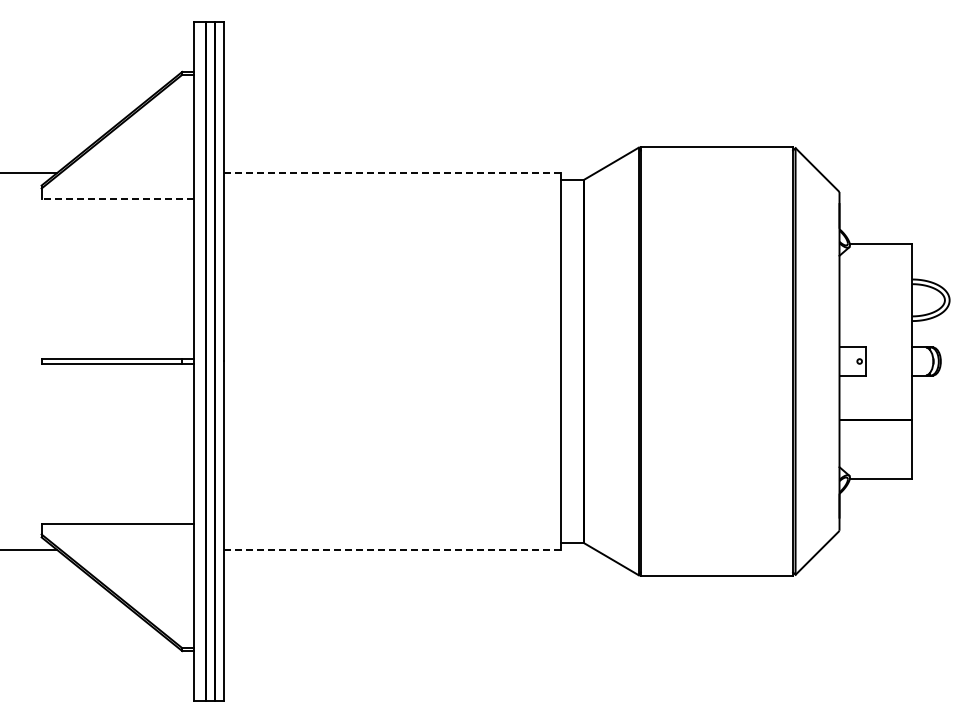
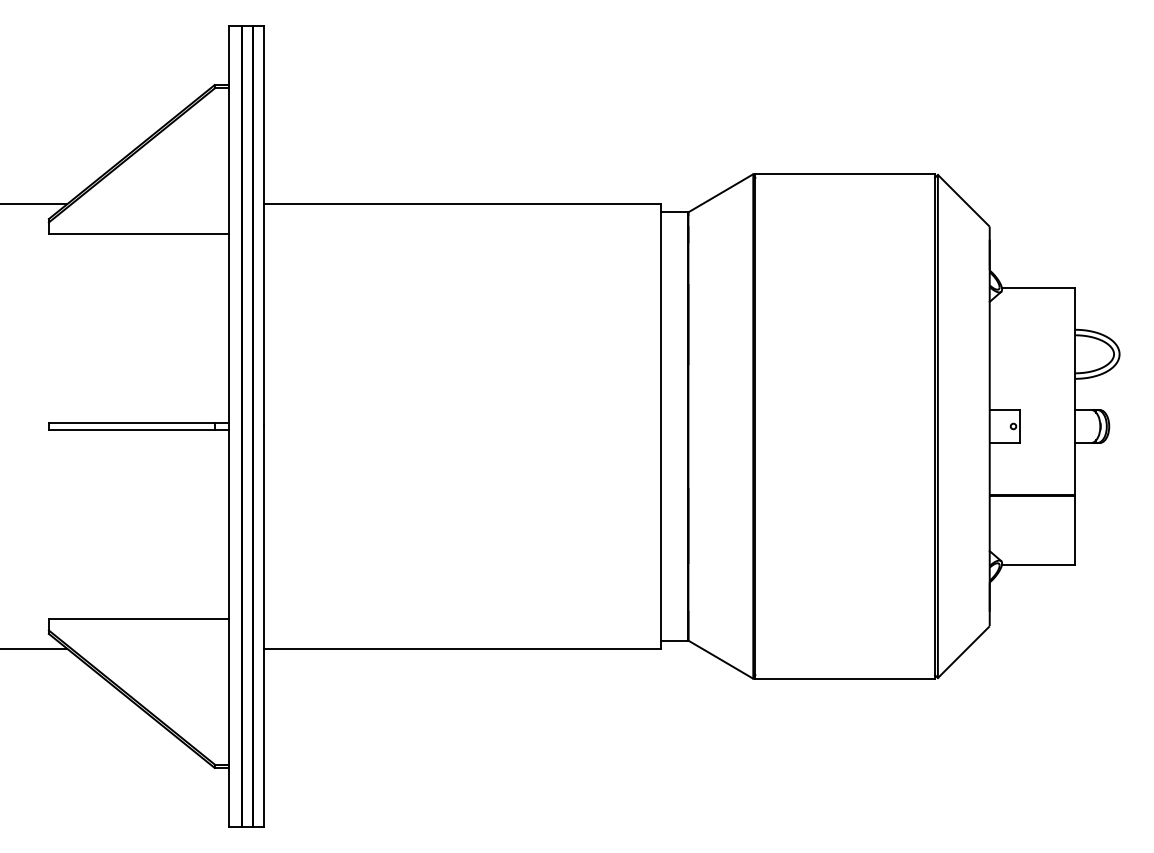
line: (392, 172) -> (462, 203), dashed -> solid
line: (117, 198) -> (138, 234), dashed -> solid
line: (393, 550) -> (463, 649), dashed -> solid

